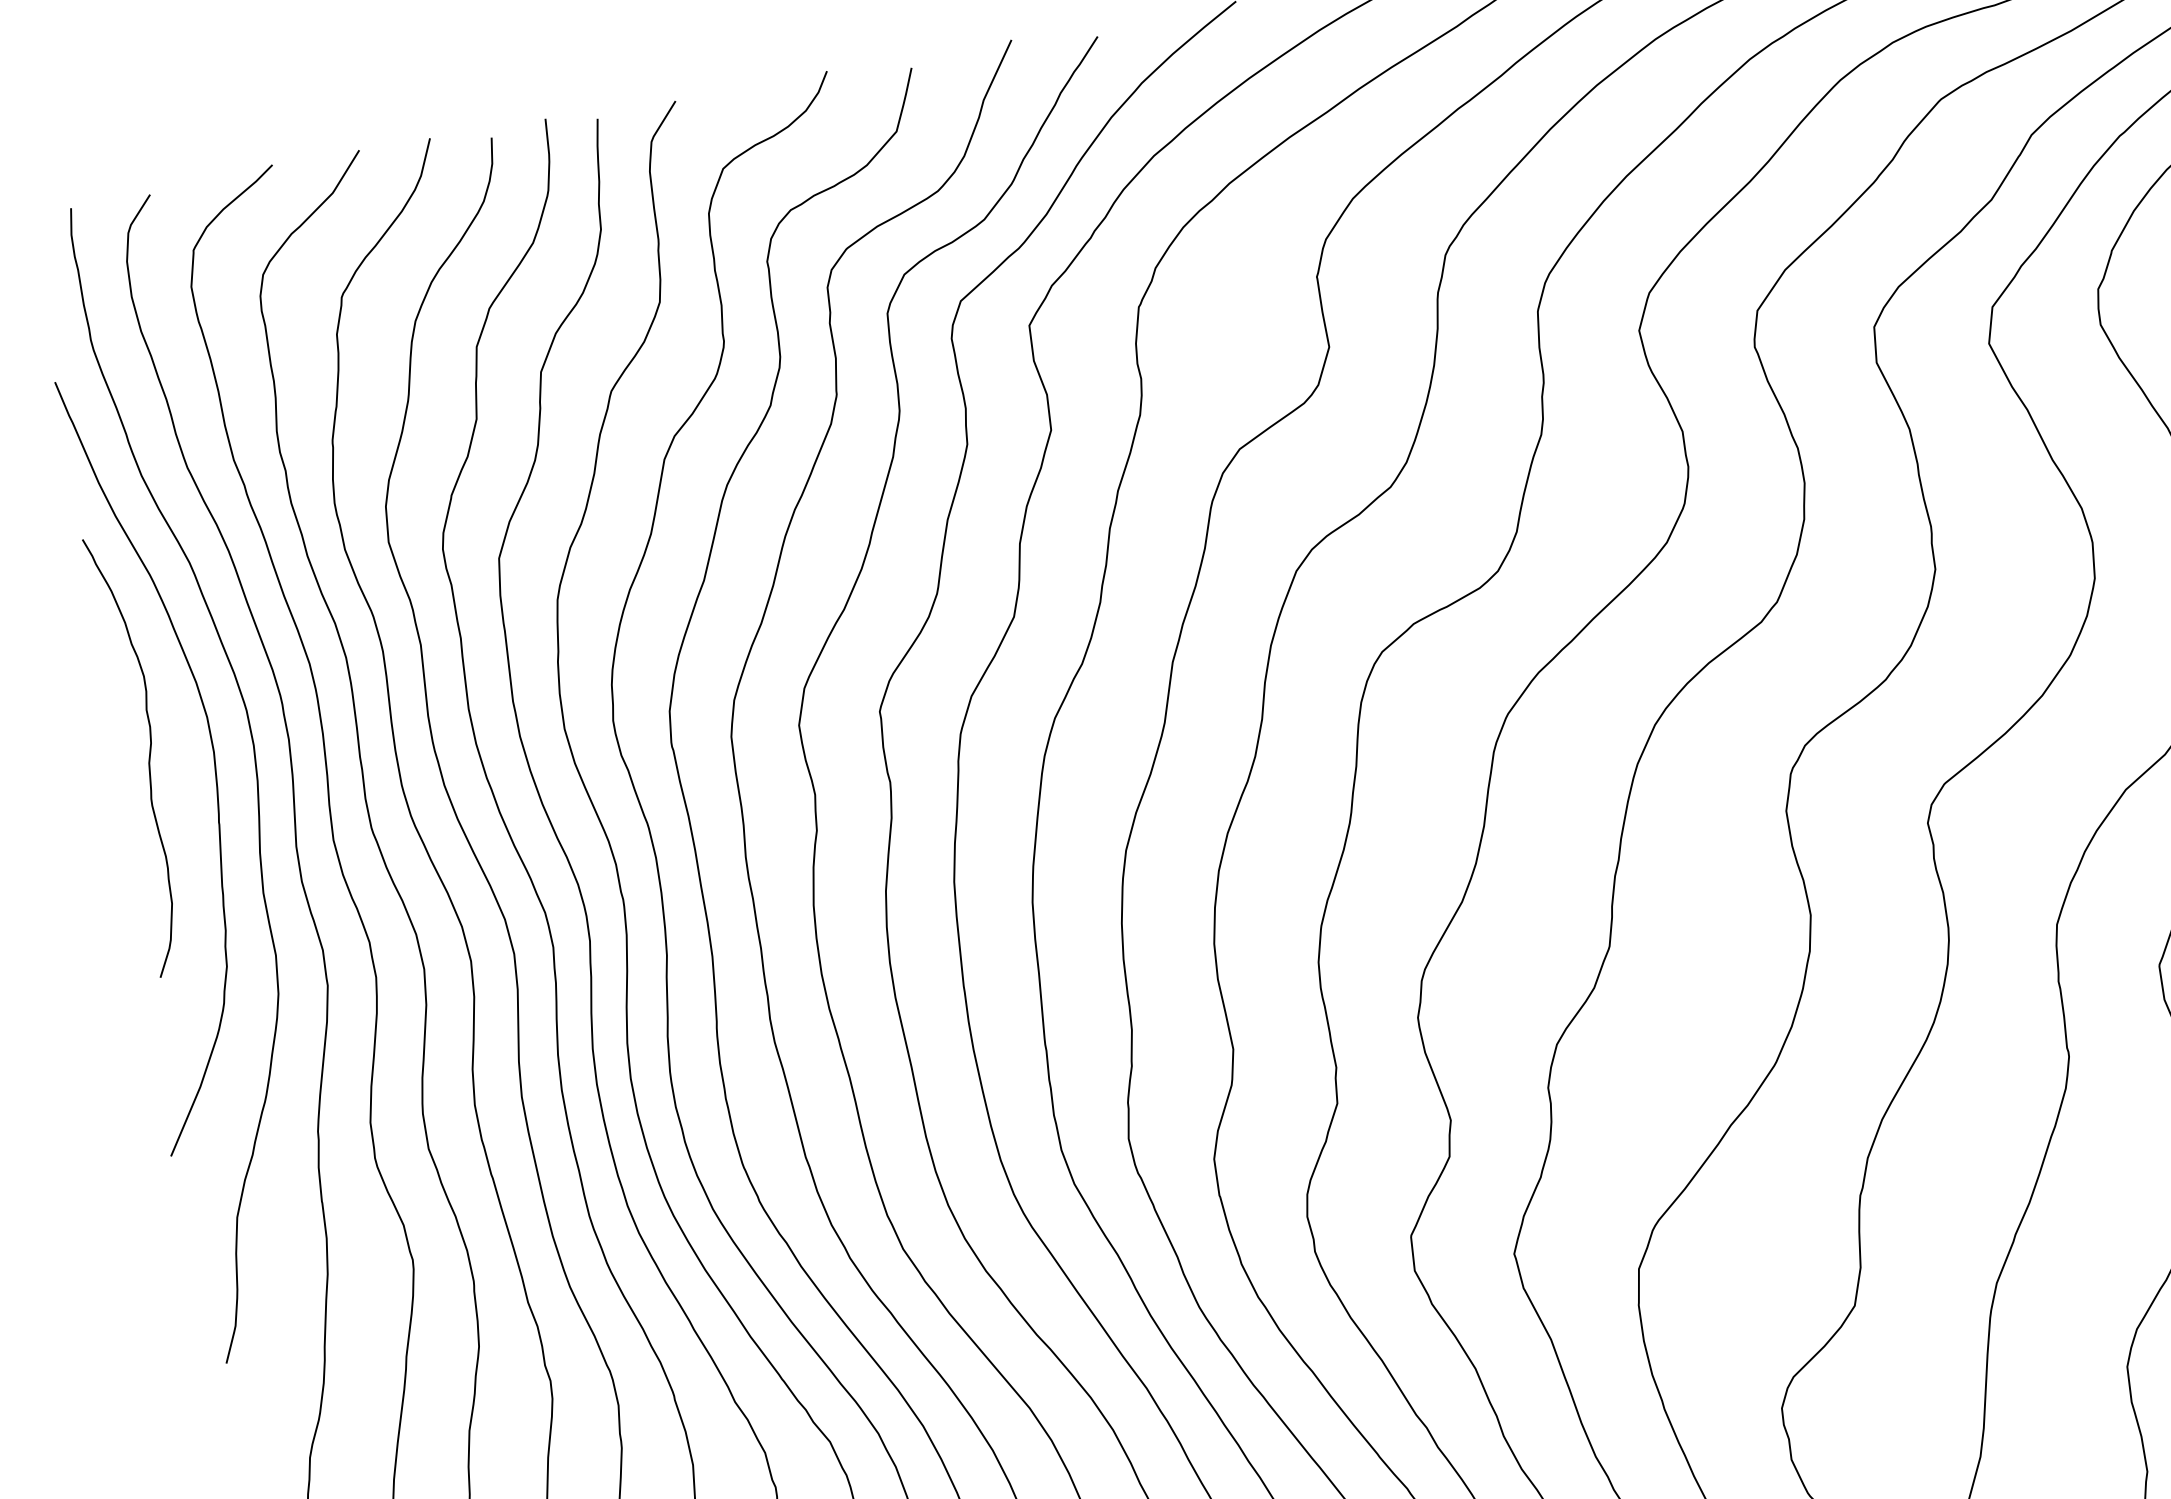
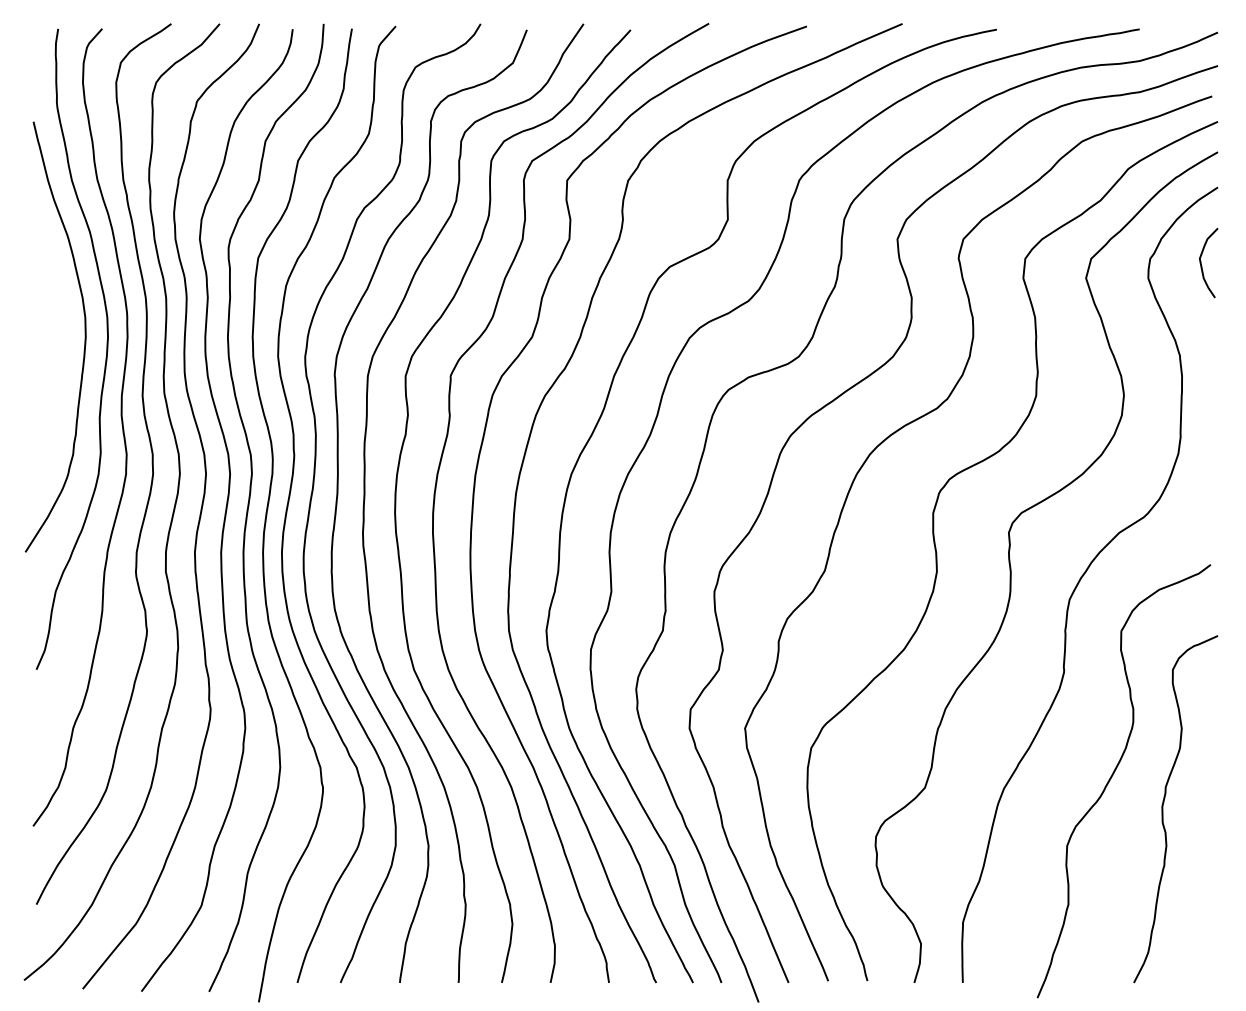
curve: (147, 756) -> (49, 333), removed

